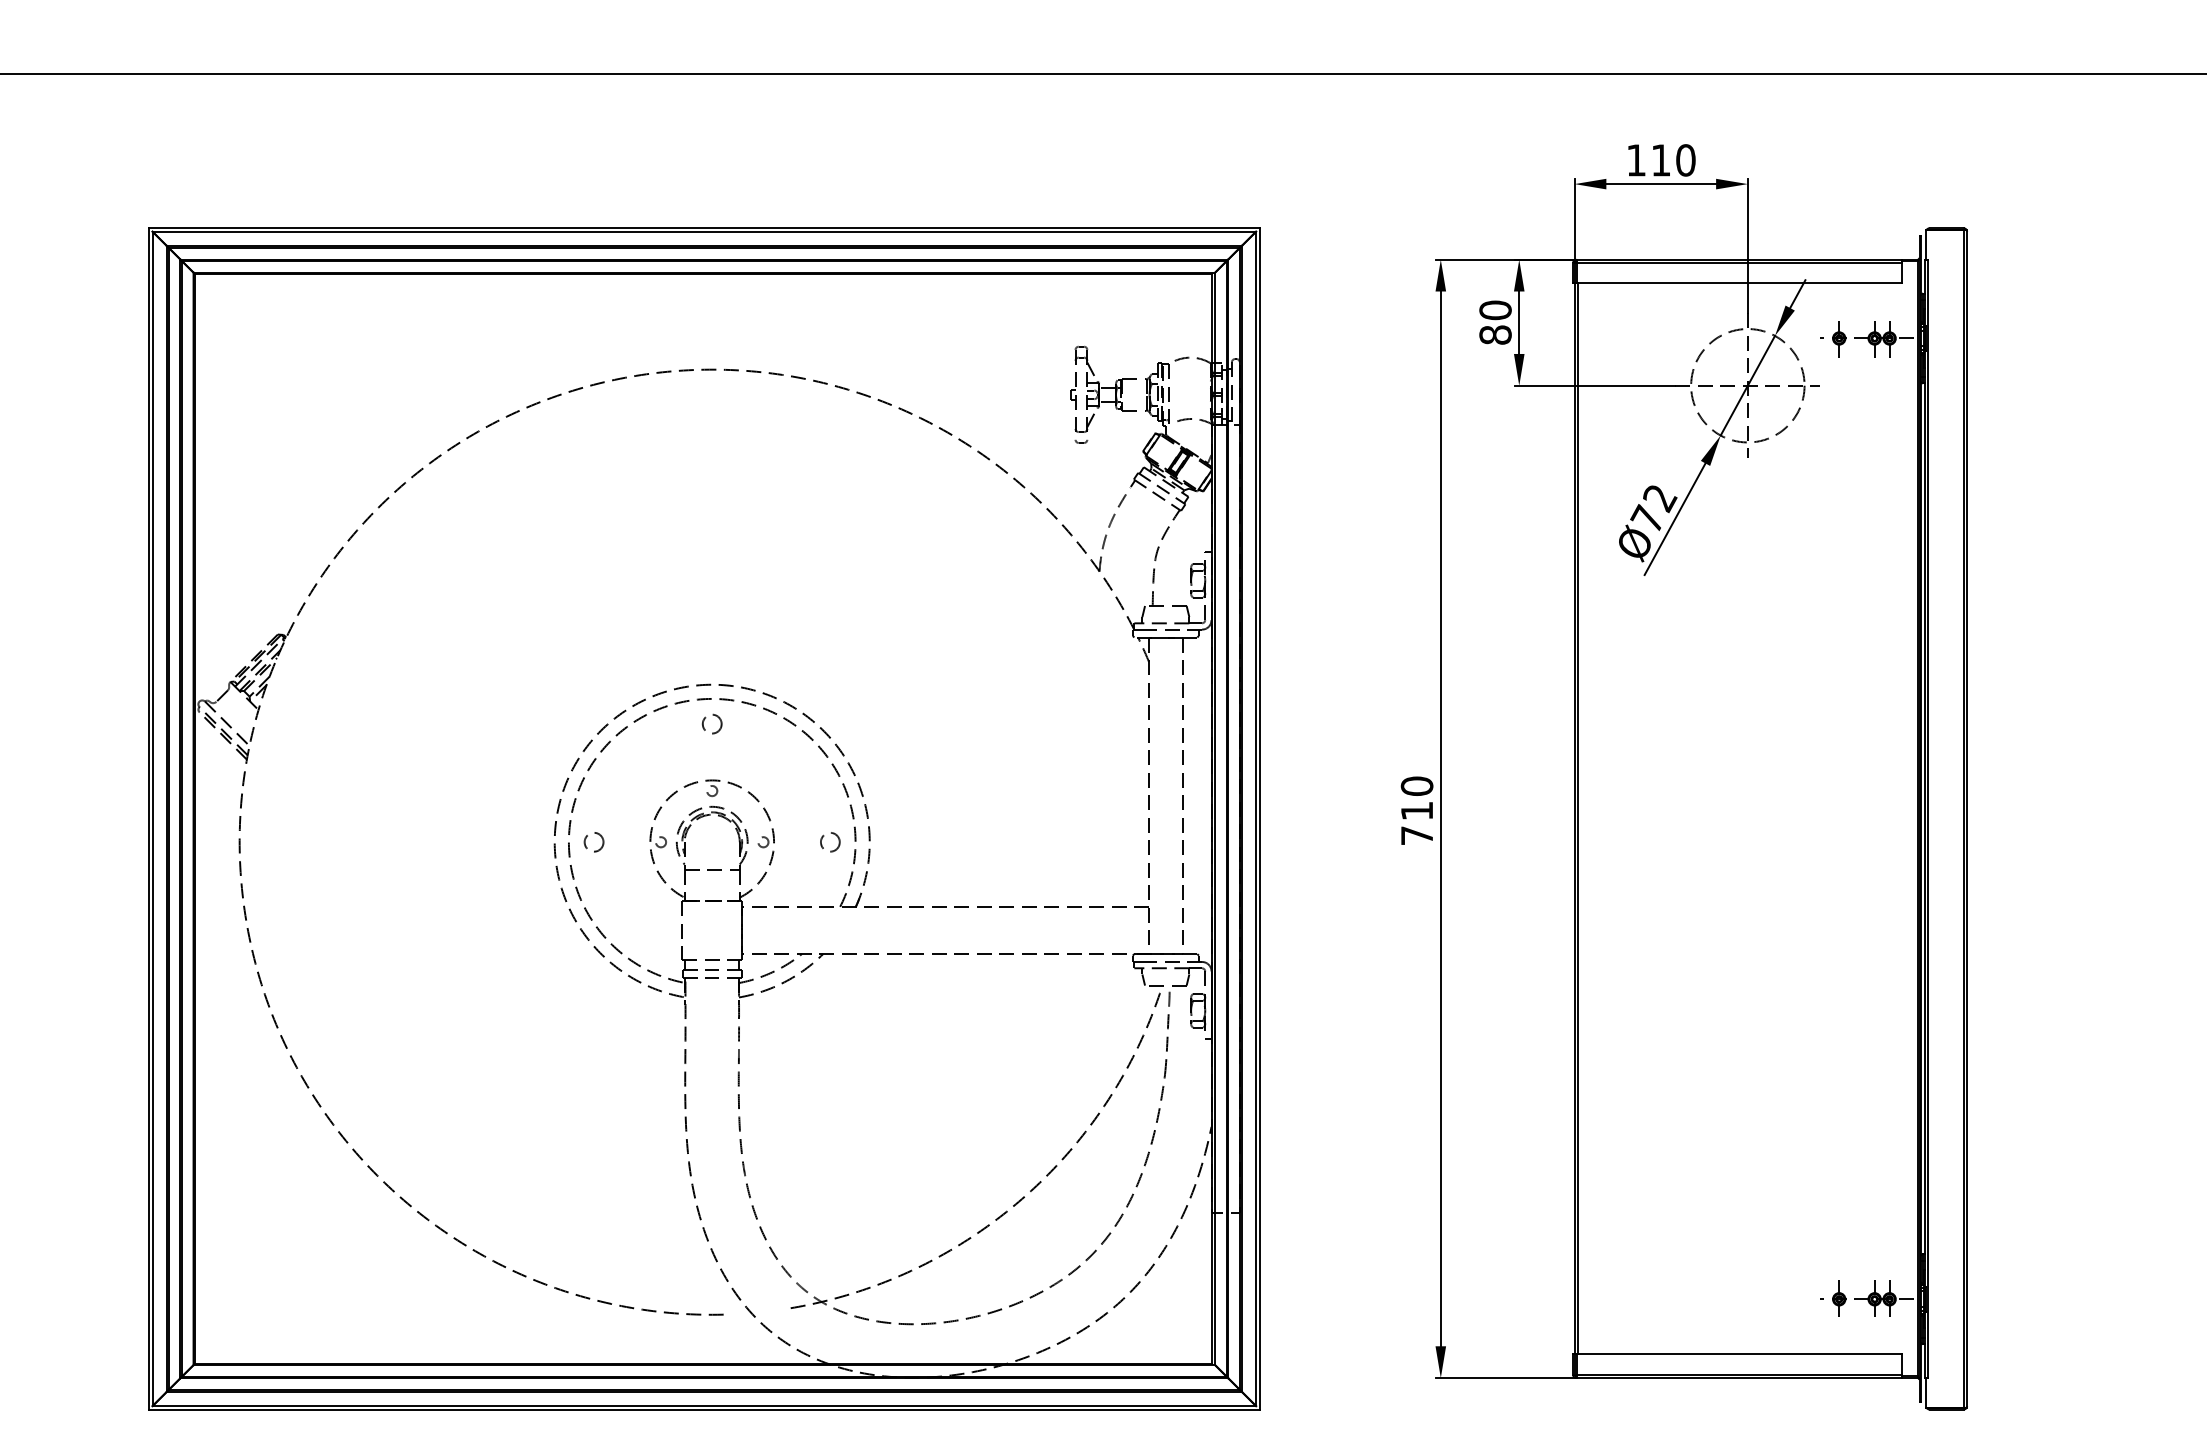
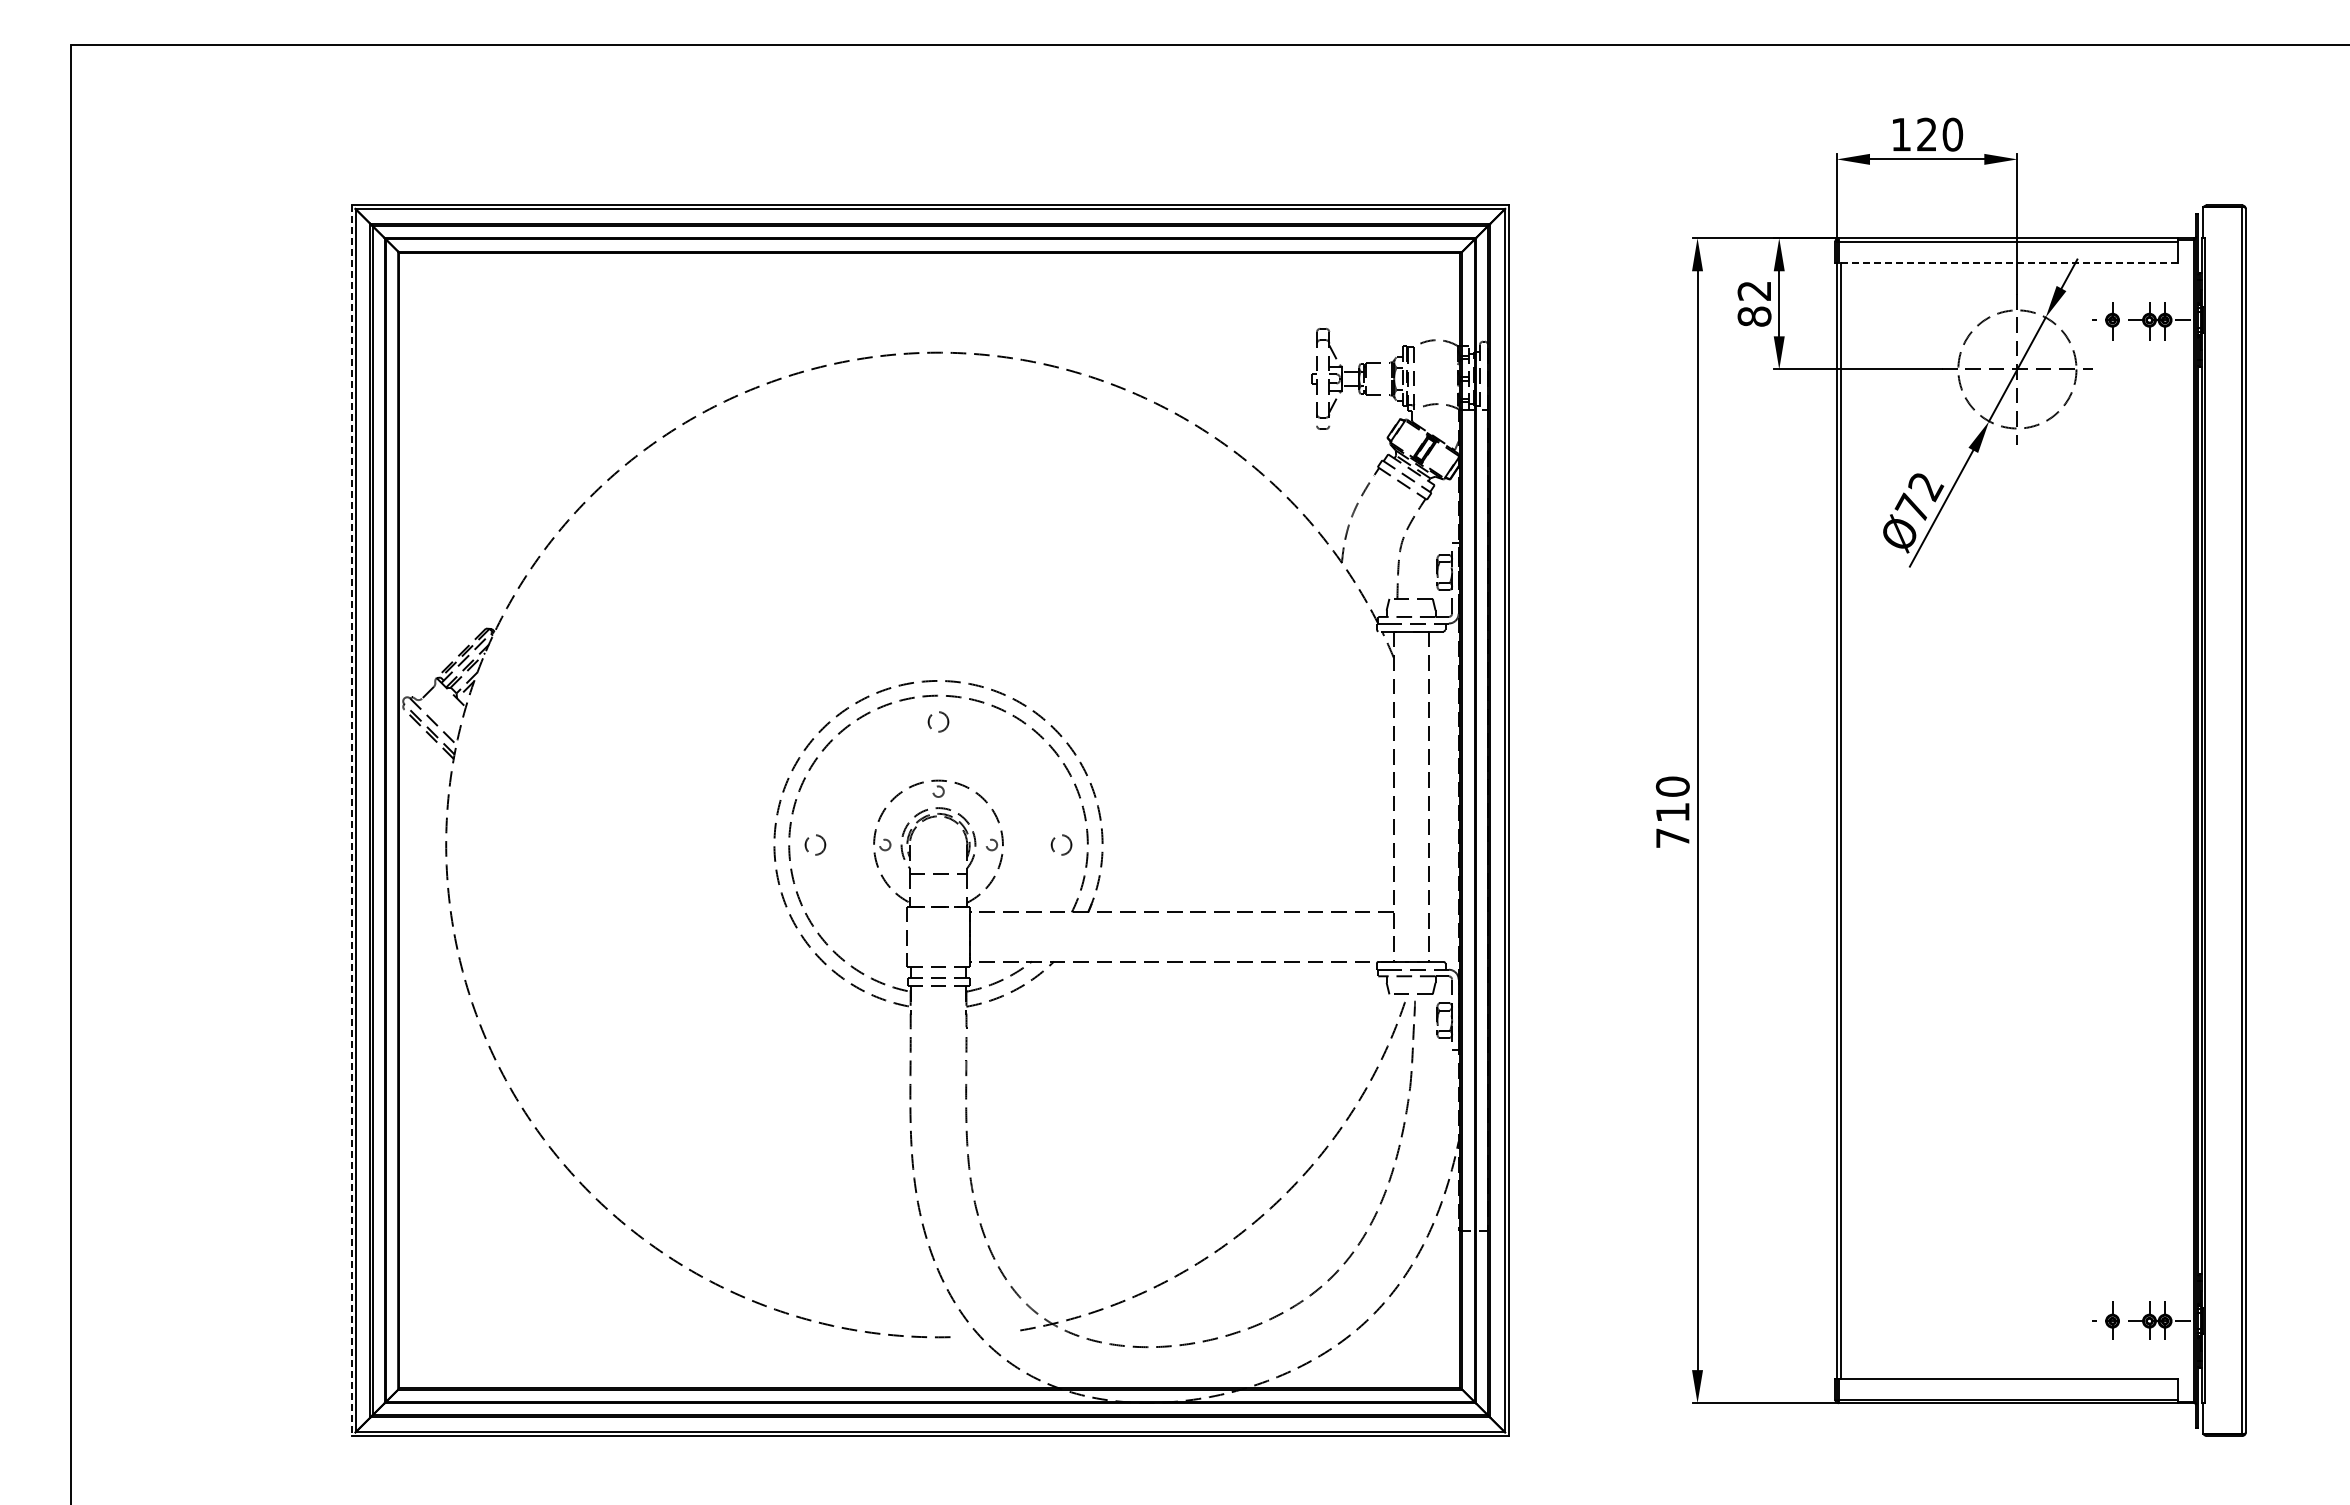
text: (1660, 160) -> (1926, 134), 110 -> 120
line: (1739, 283) -> (2008, 262), solid -> dashed
text: (1495, 309) -> (1754, 290), 80 -> 82
line: (148, 819) -> (351, 821), solid -> dashed

